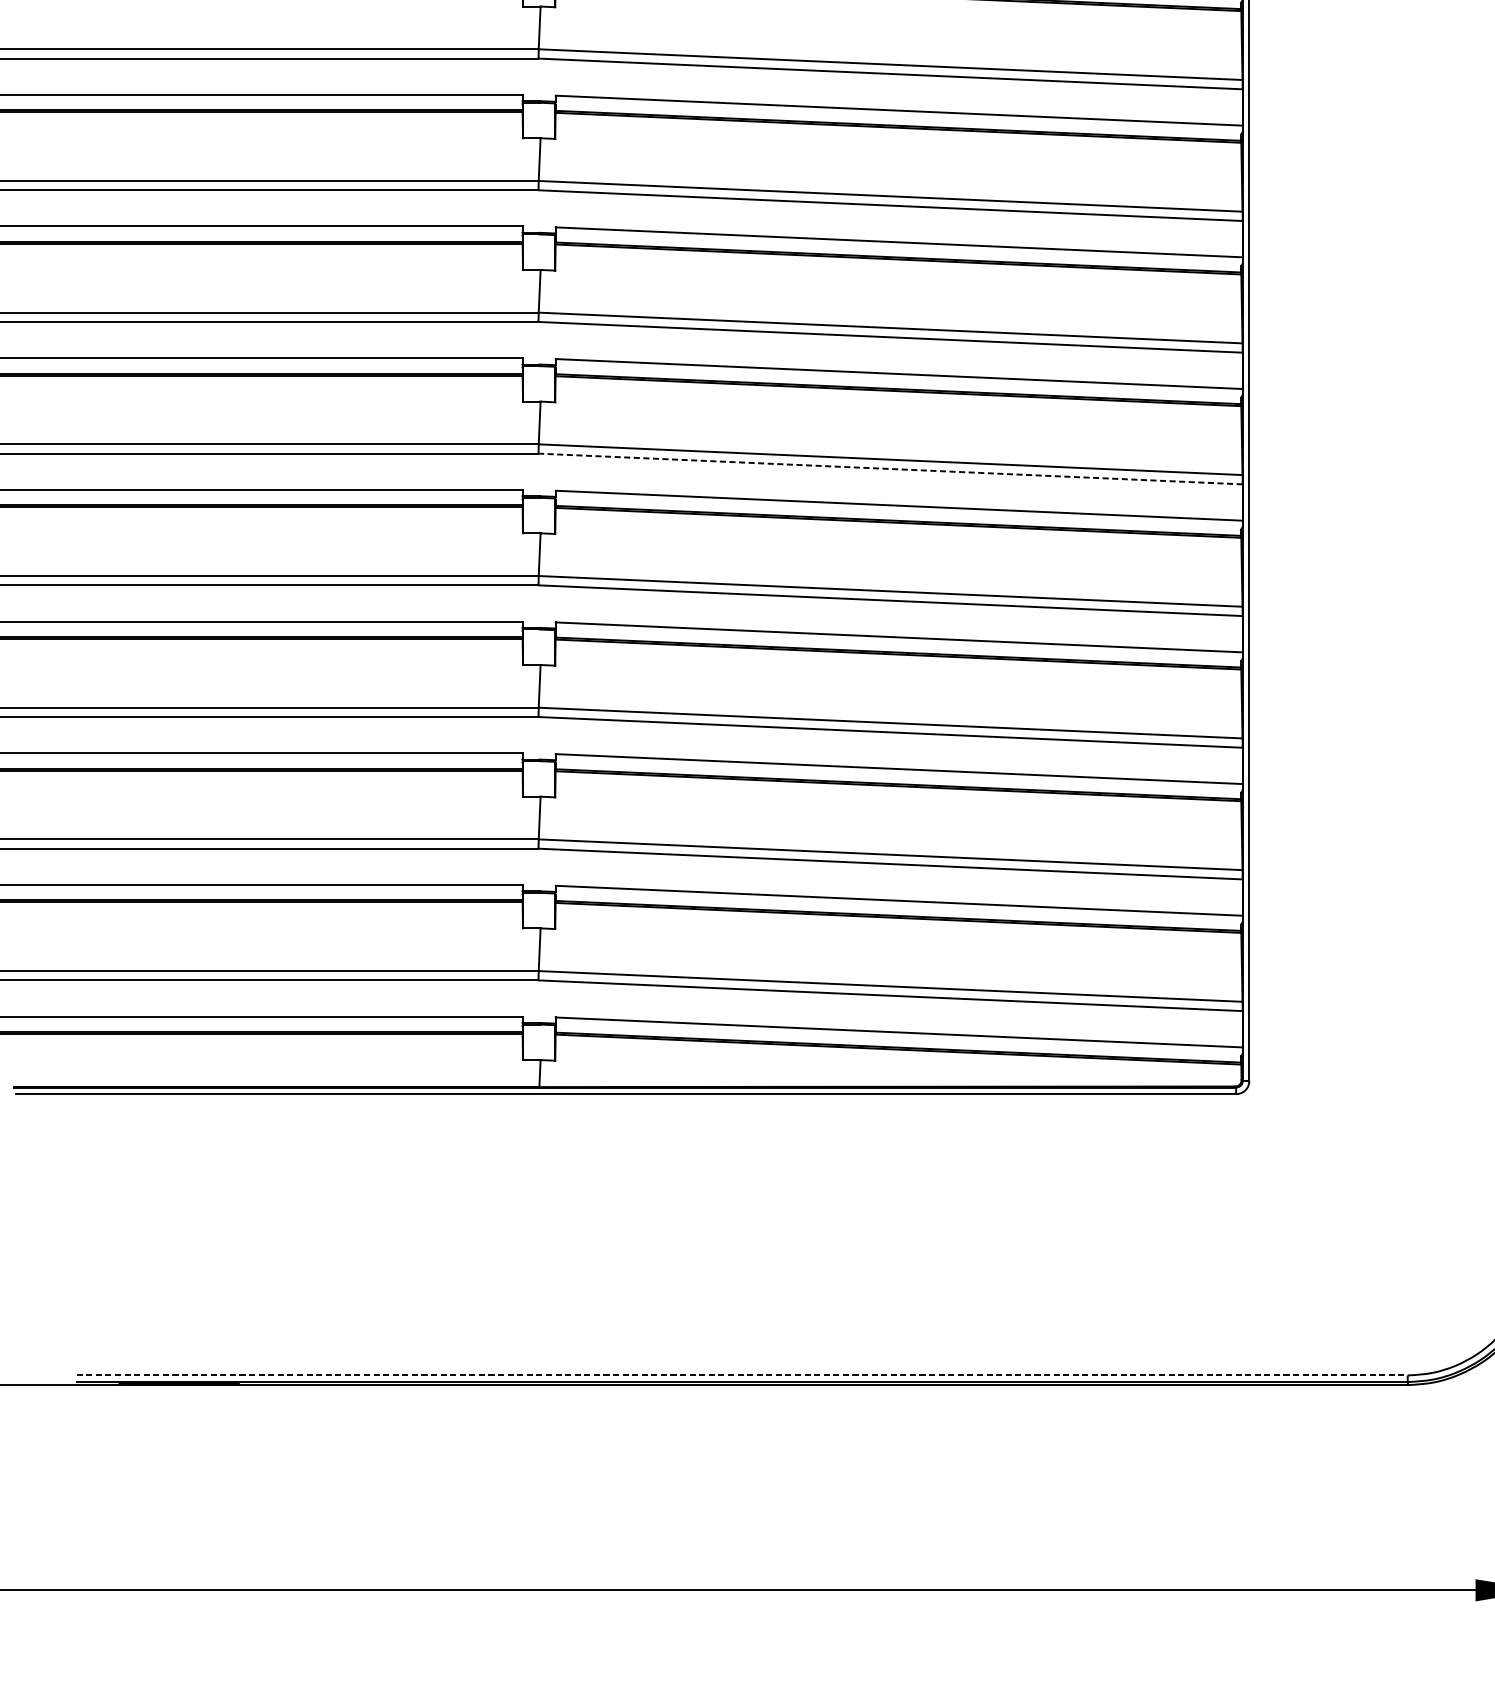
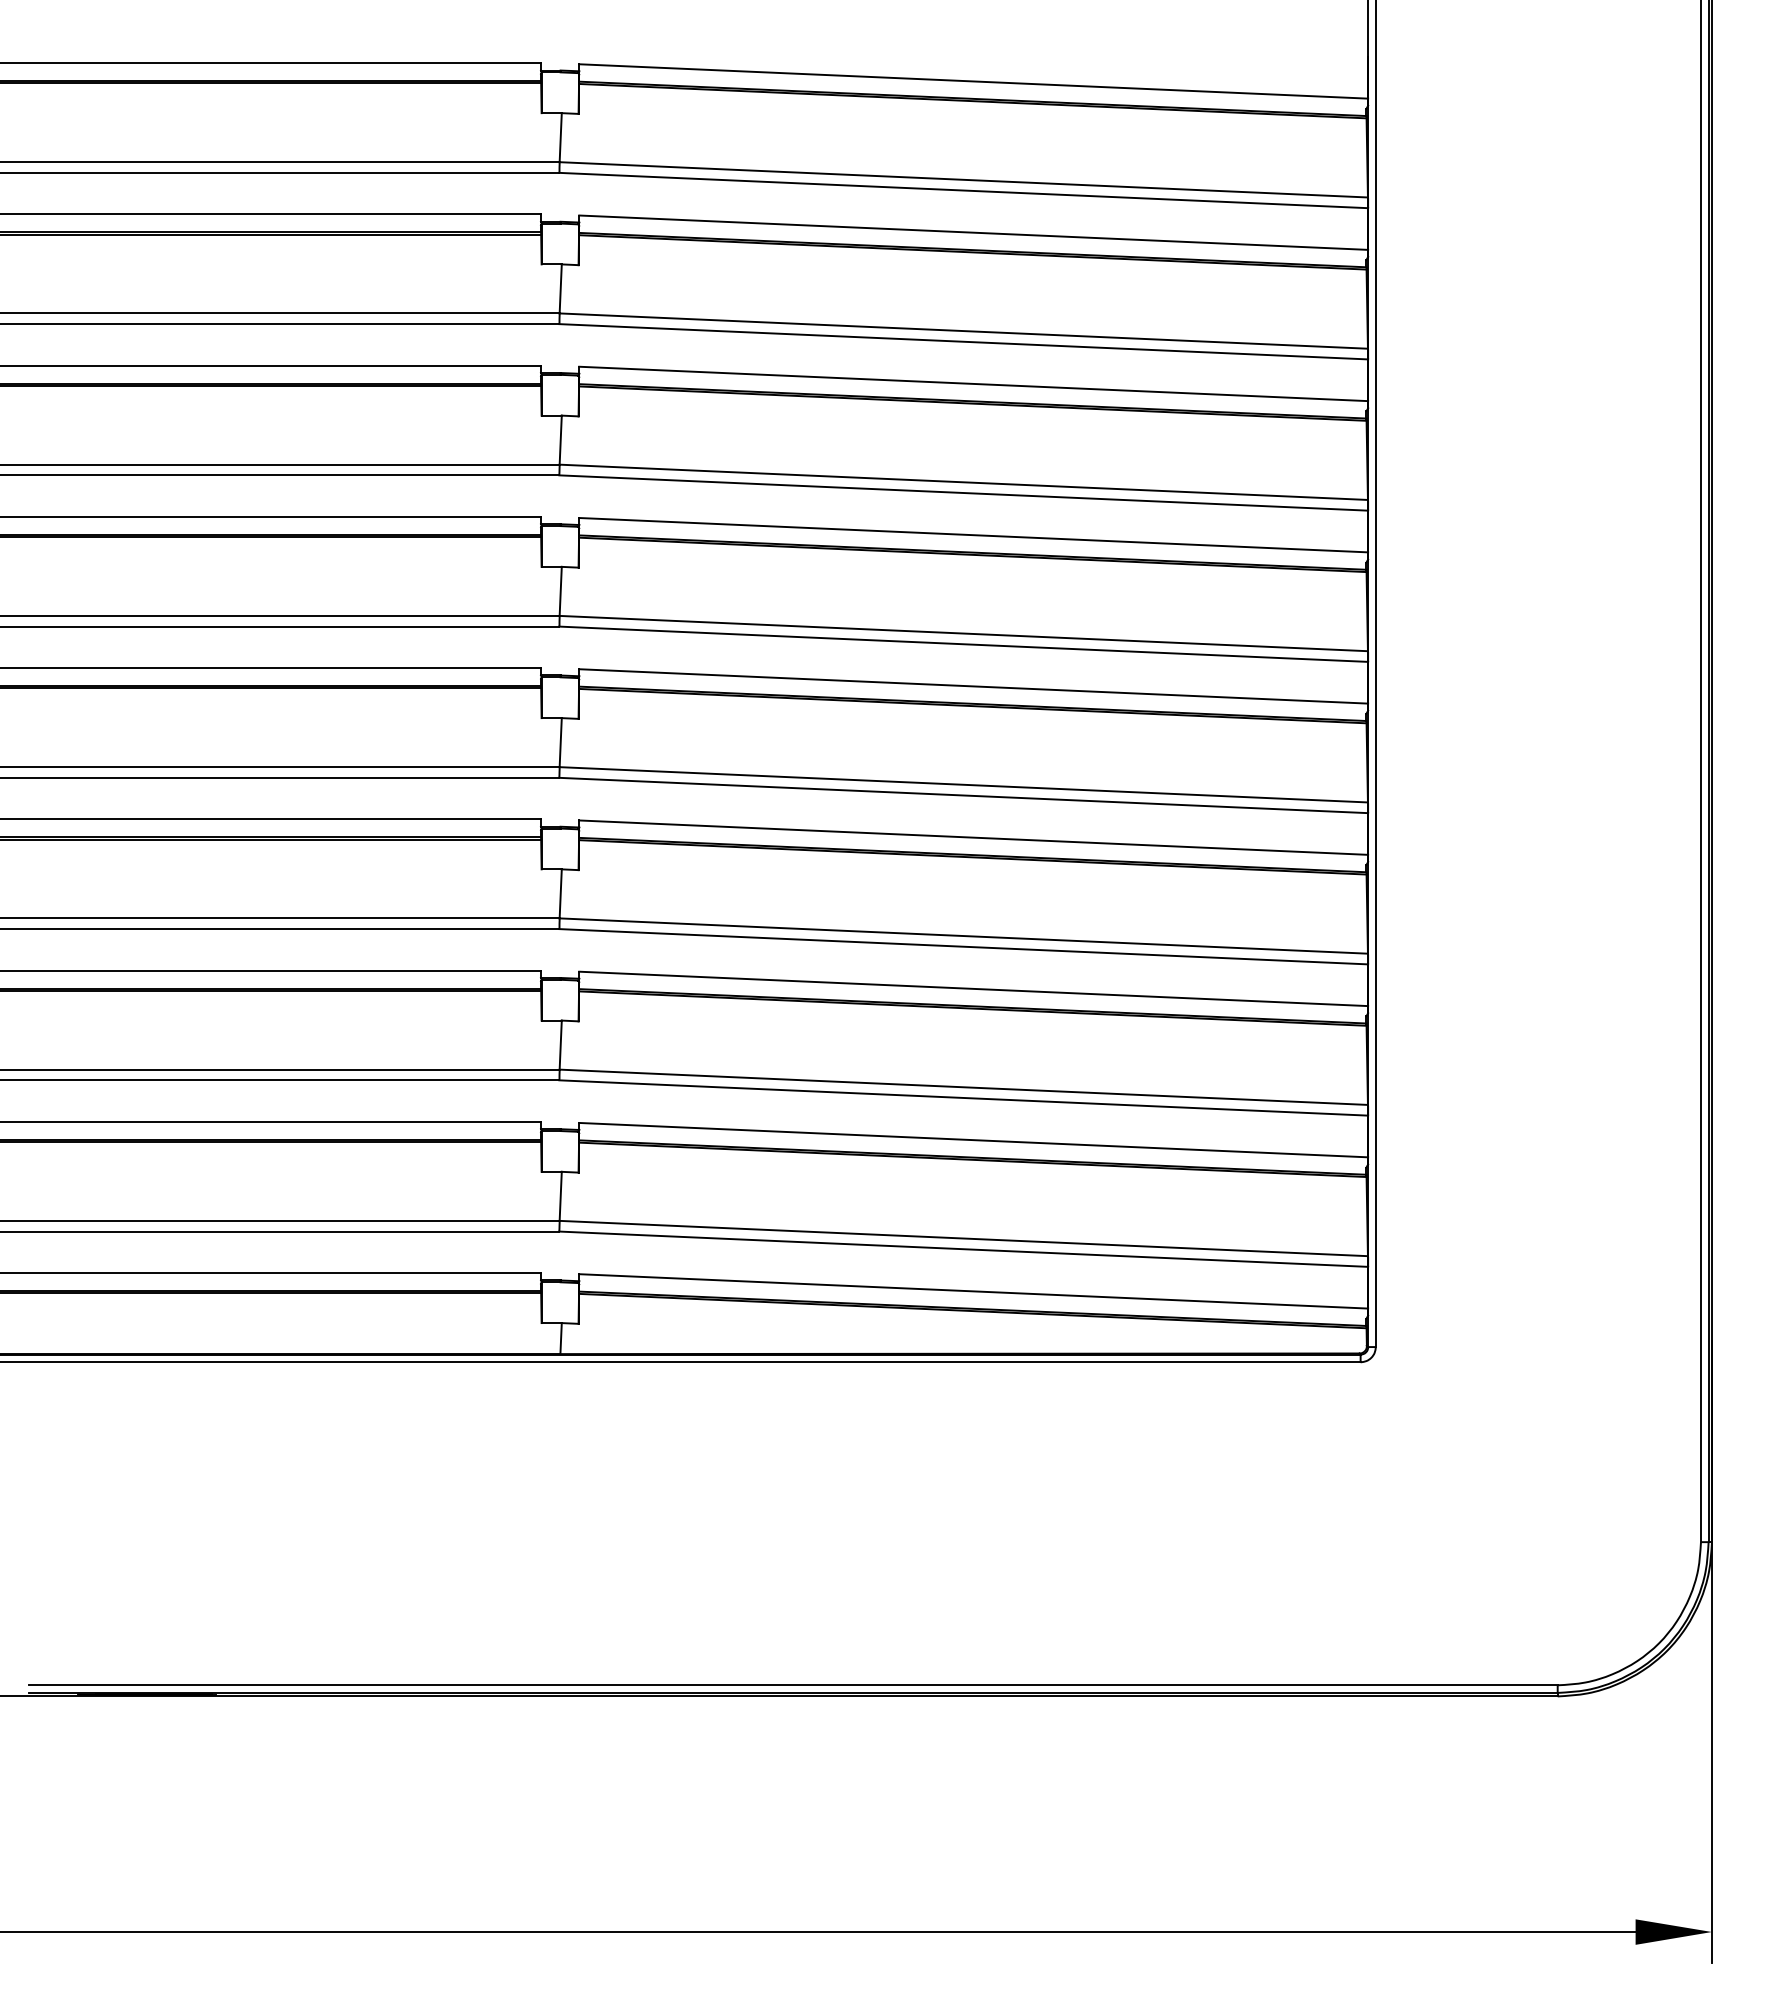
line: (890, 469) -> (963, 644), dashed -> solid
line: (742, 1375) -> (793, 1685), dashed -> solid

